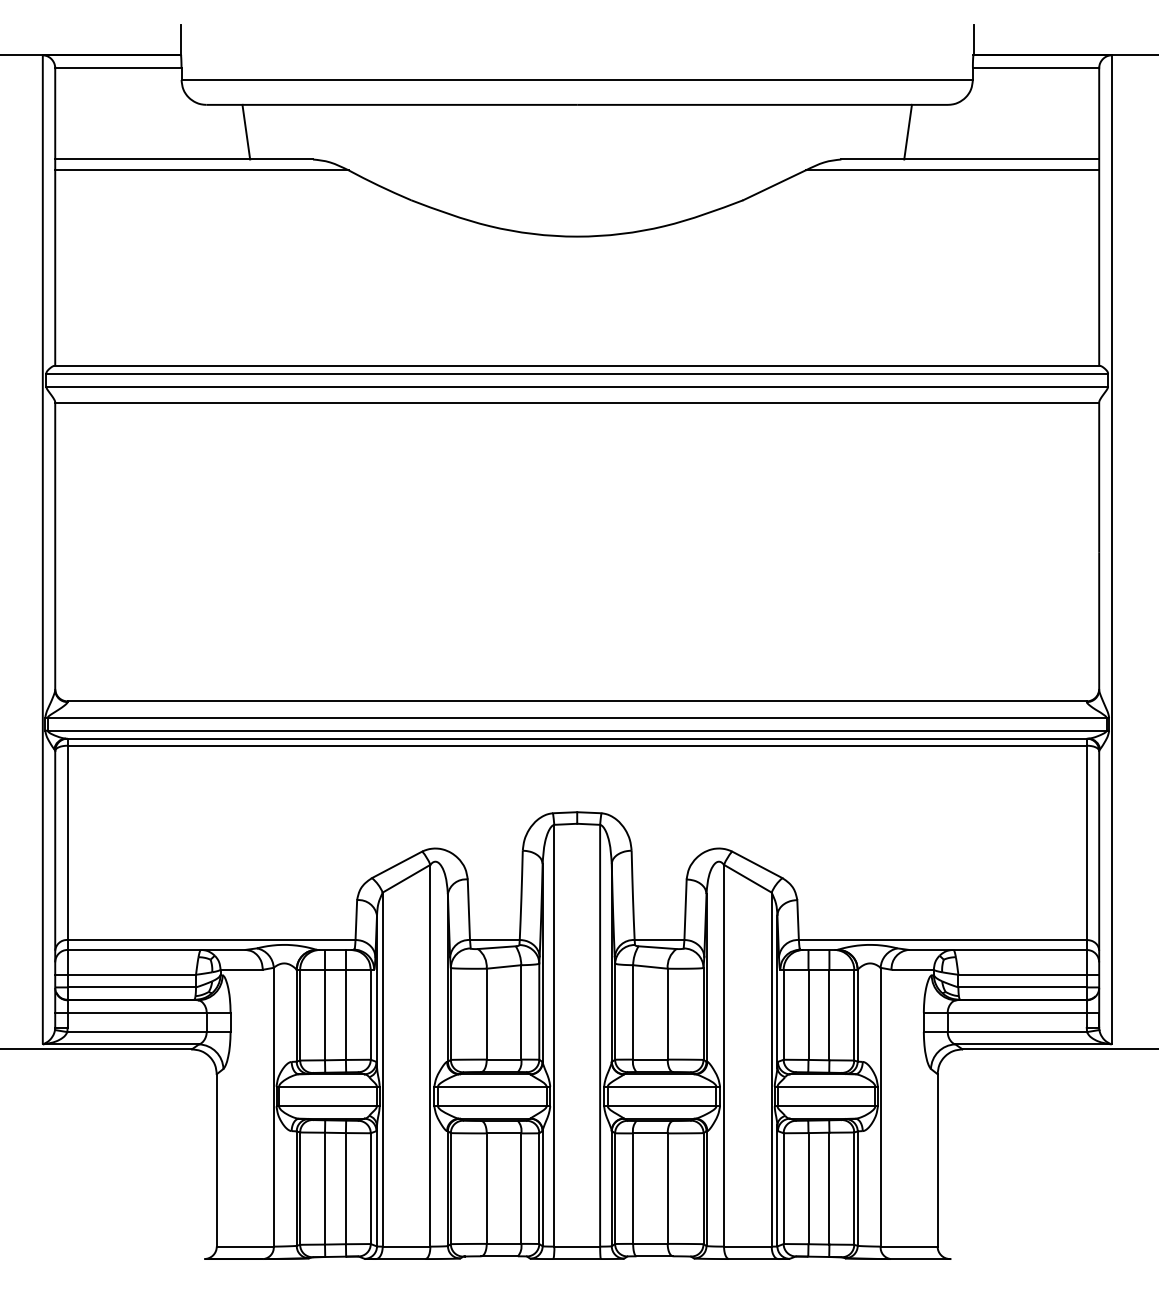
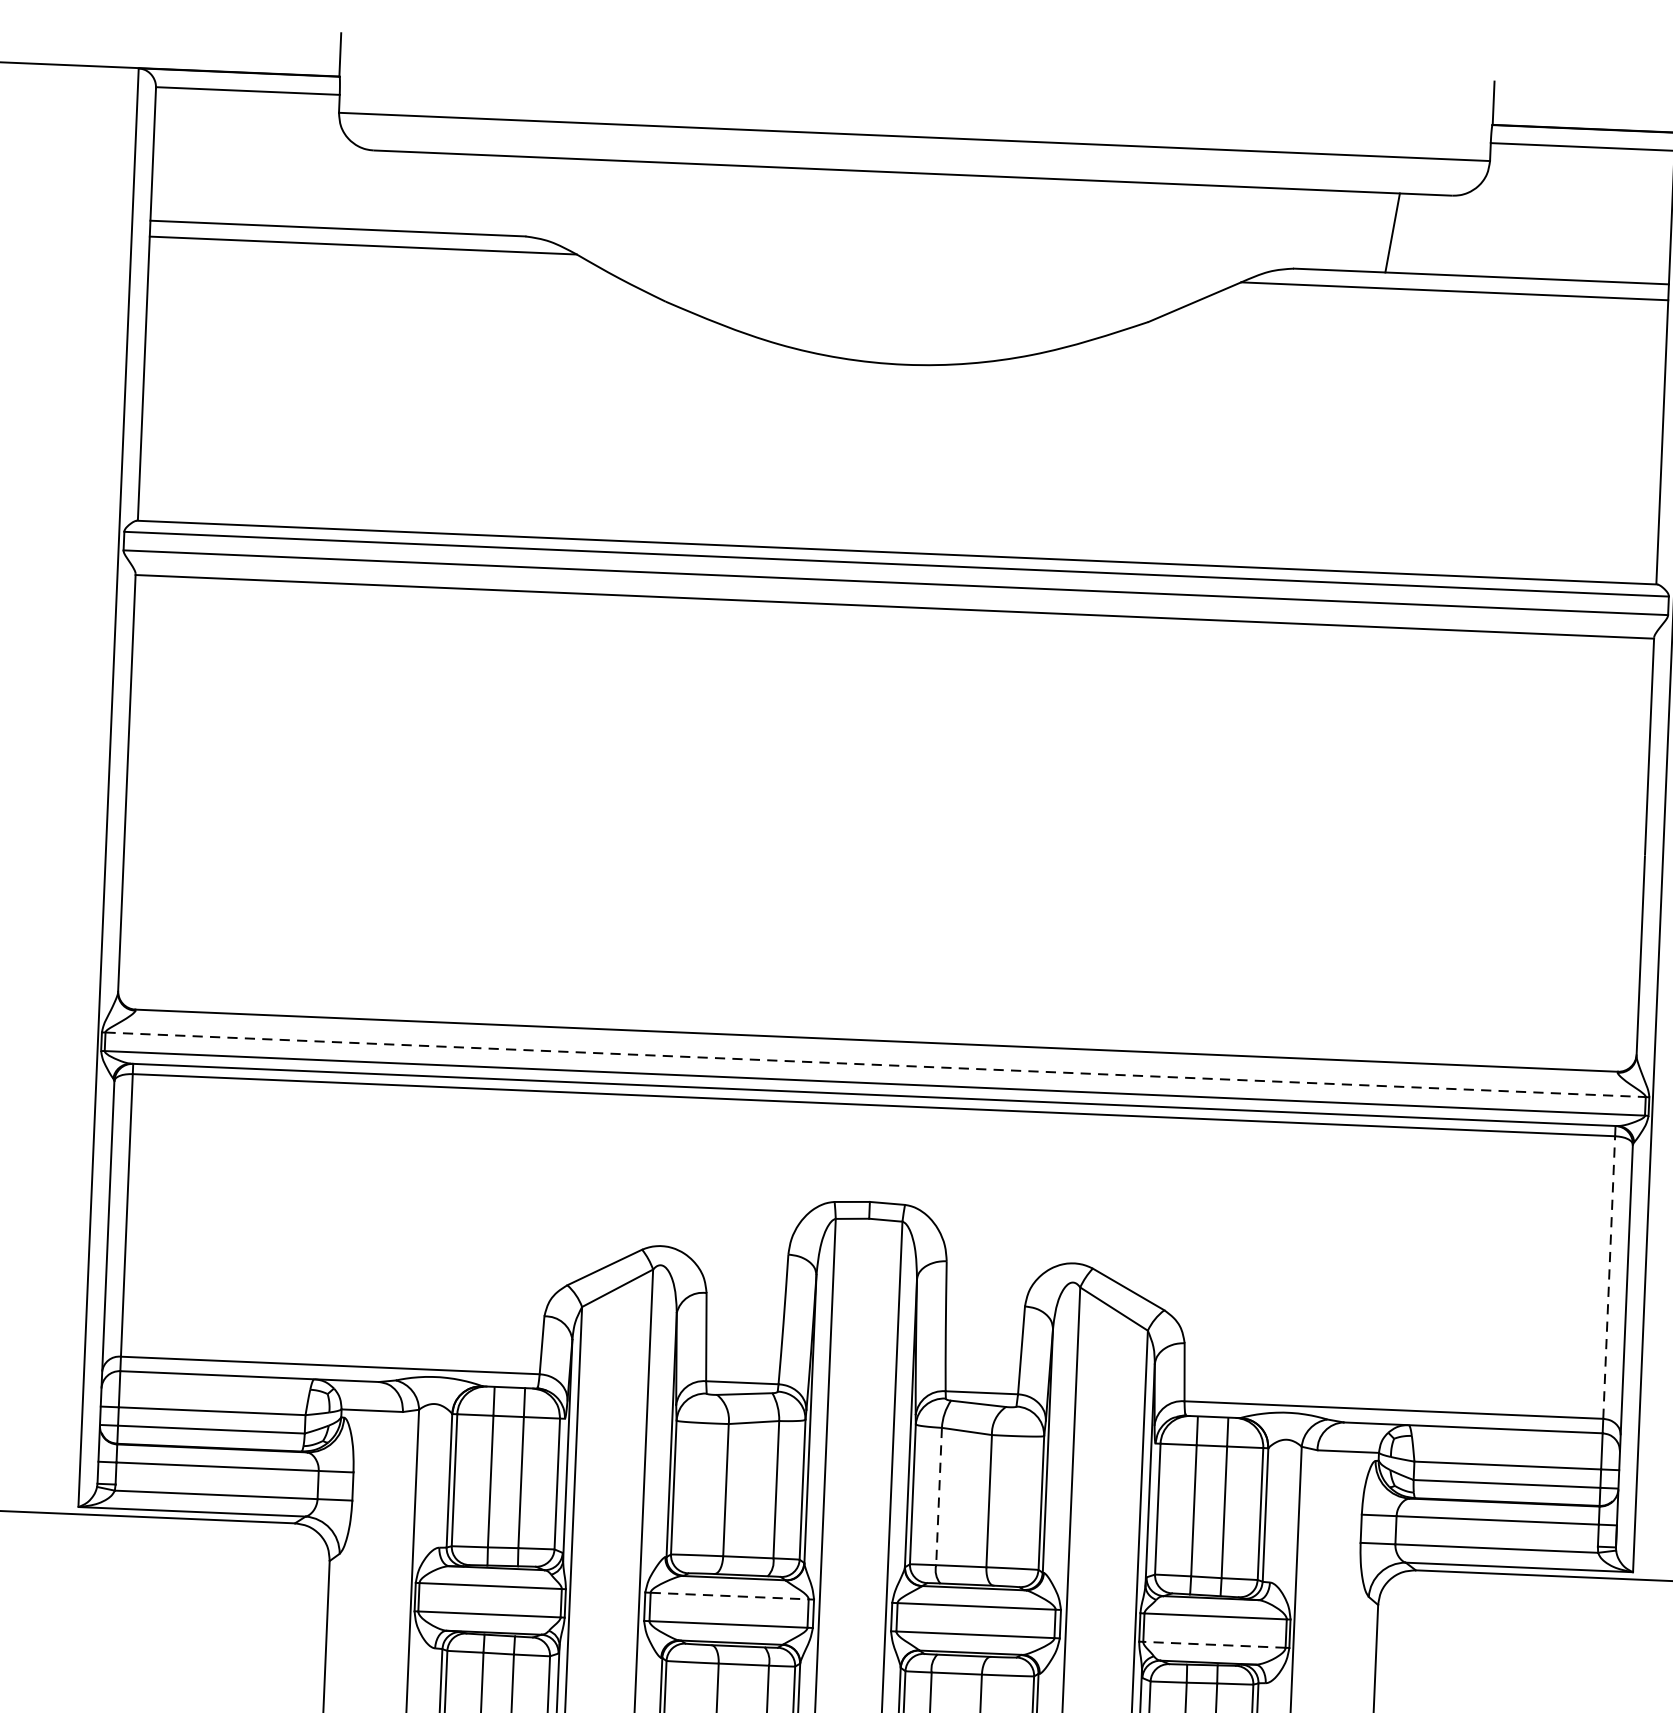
line: (246, 131) -> (430, 191), removed
line: (577, 717) -> (876, 1064), solid -> dashed
line: (1086, 842) -> (1608, 1277), solid -> dashed
line: (633, 1012) -> (939, 1496), solid -> dashed
line: (492, 1086) -> (729, 1595), solid -> dashed
line: (826, 1106) -> (1214, 1645), solid -> dashed

